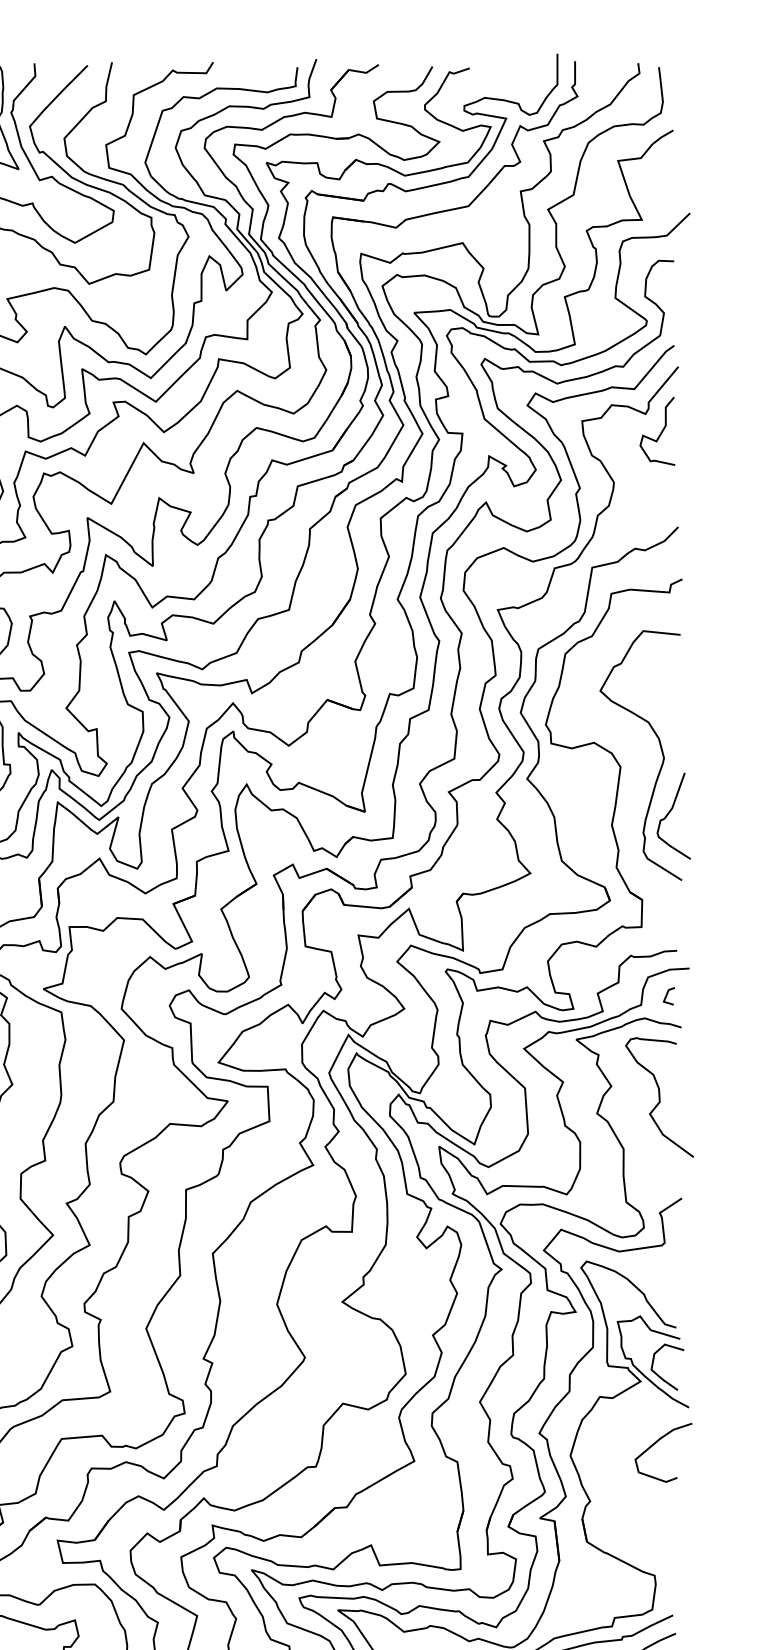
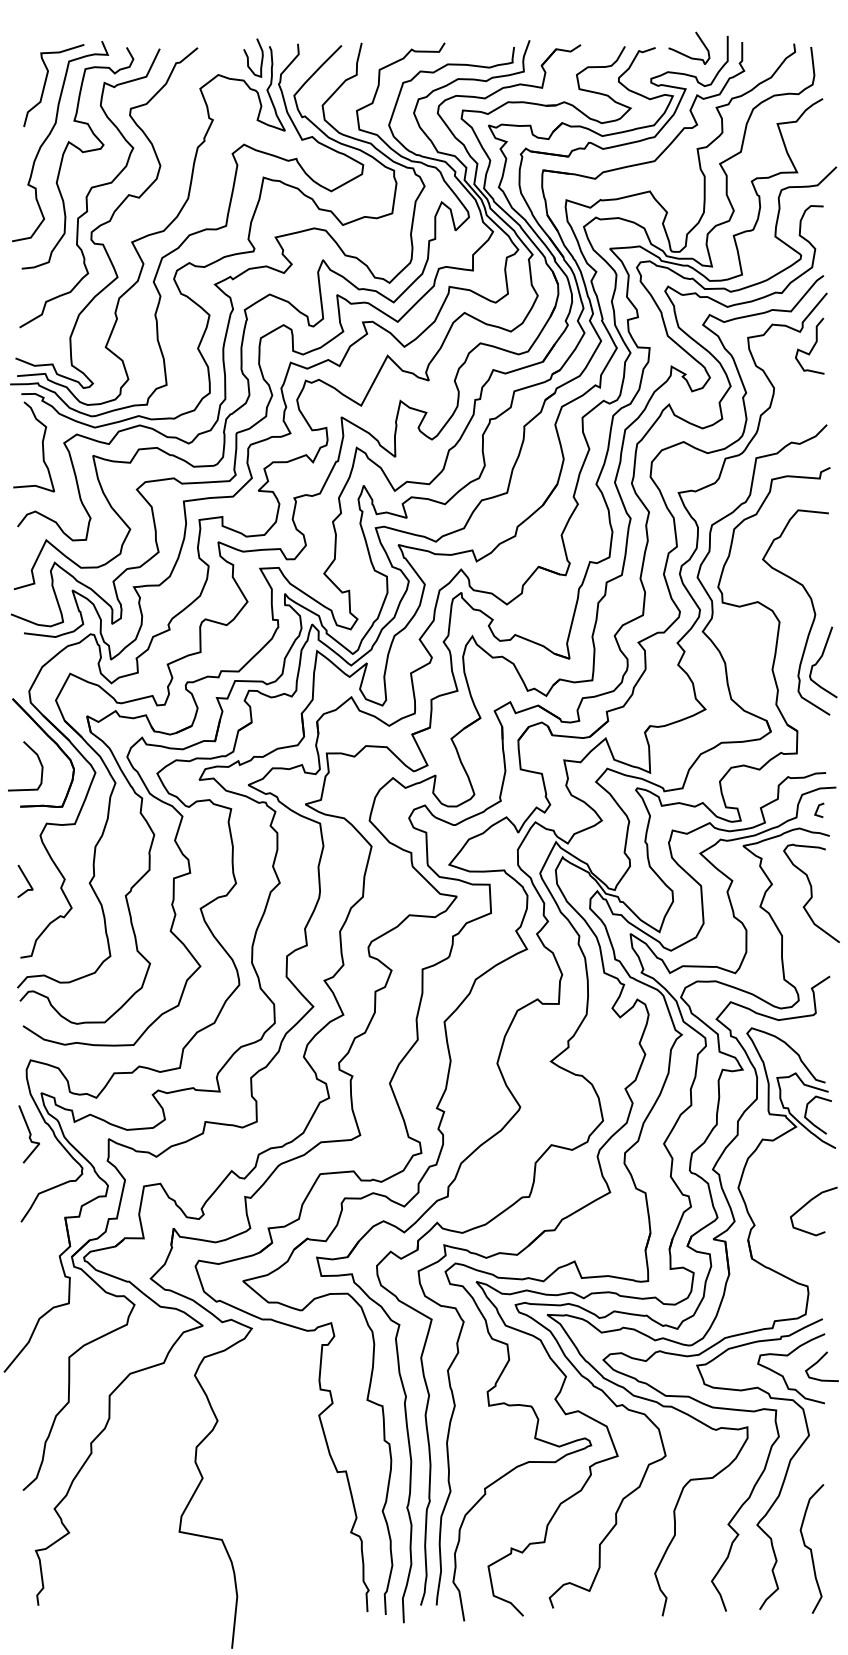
curve: (506, 76) -> (685, 54), added
curve: (655, 1444) -> (807, 1204), moved

